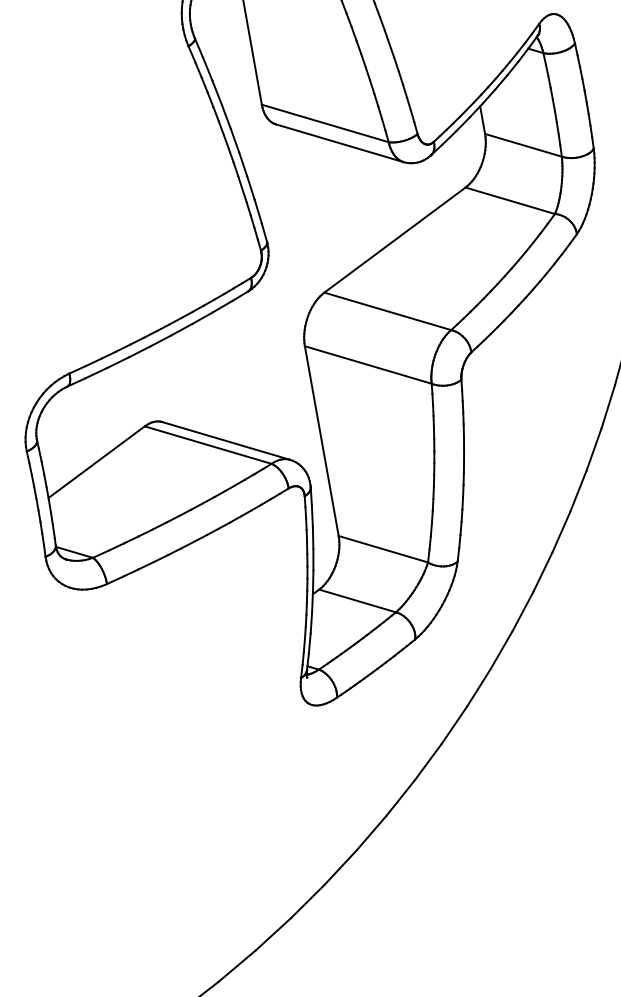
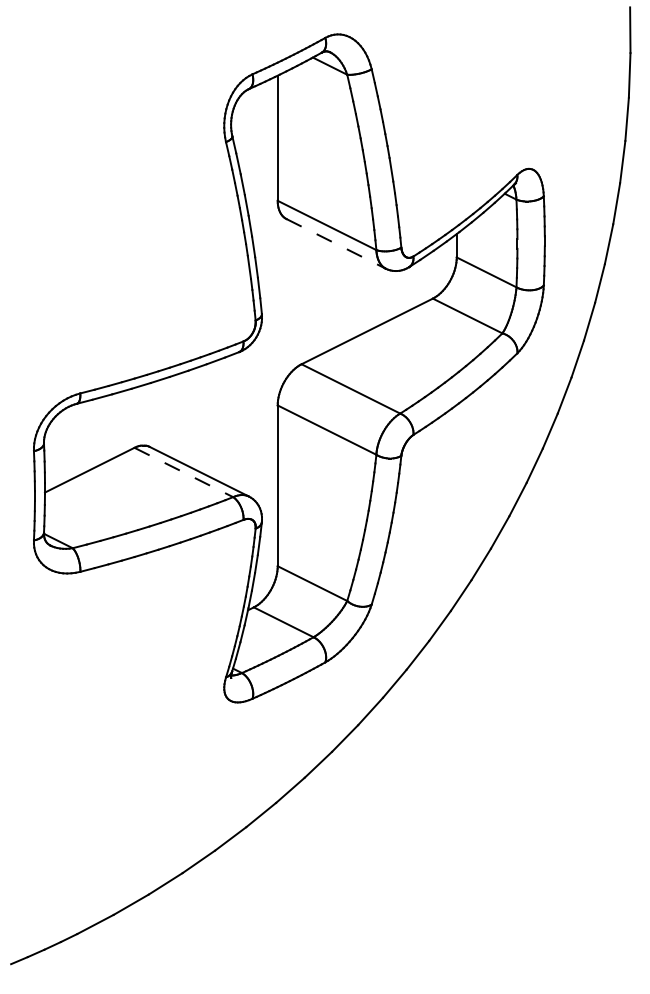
line: (340, 143) -> (336, 244), solid -> dashed
line: (208, 444) -> (184, 472), solid -> dashed

